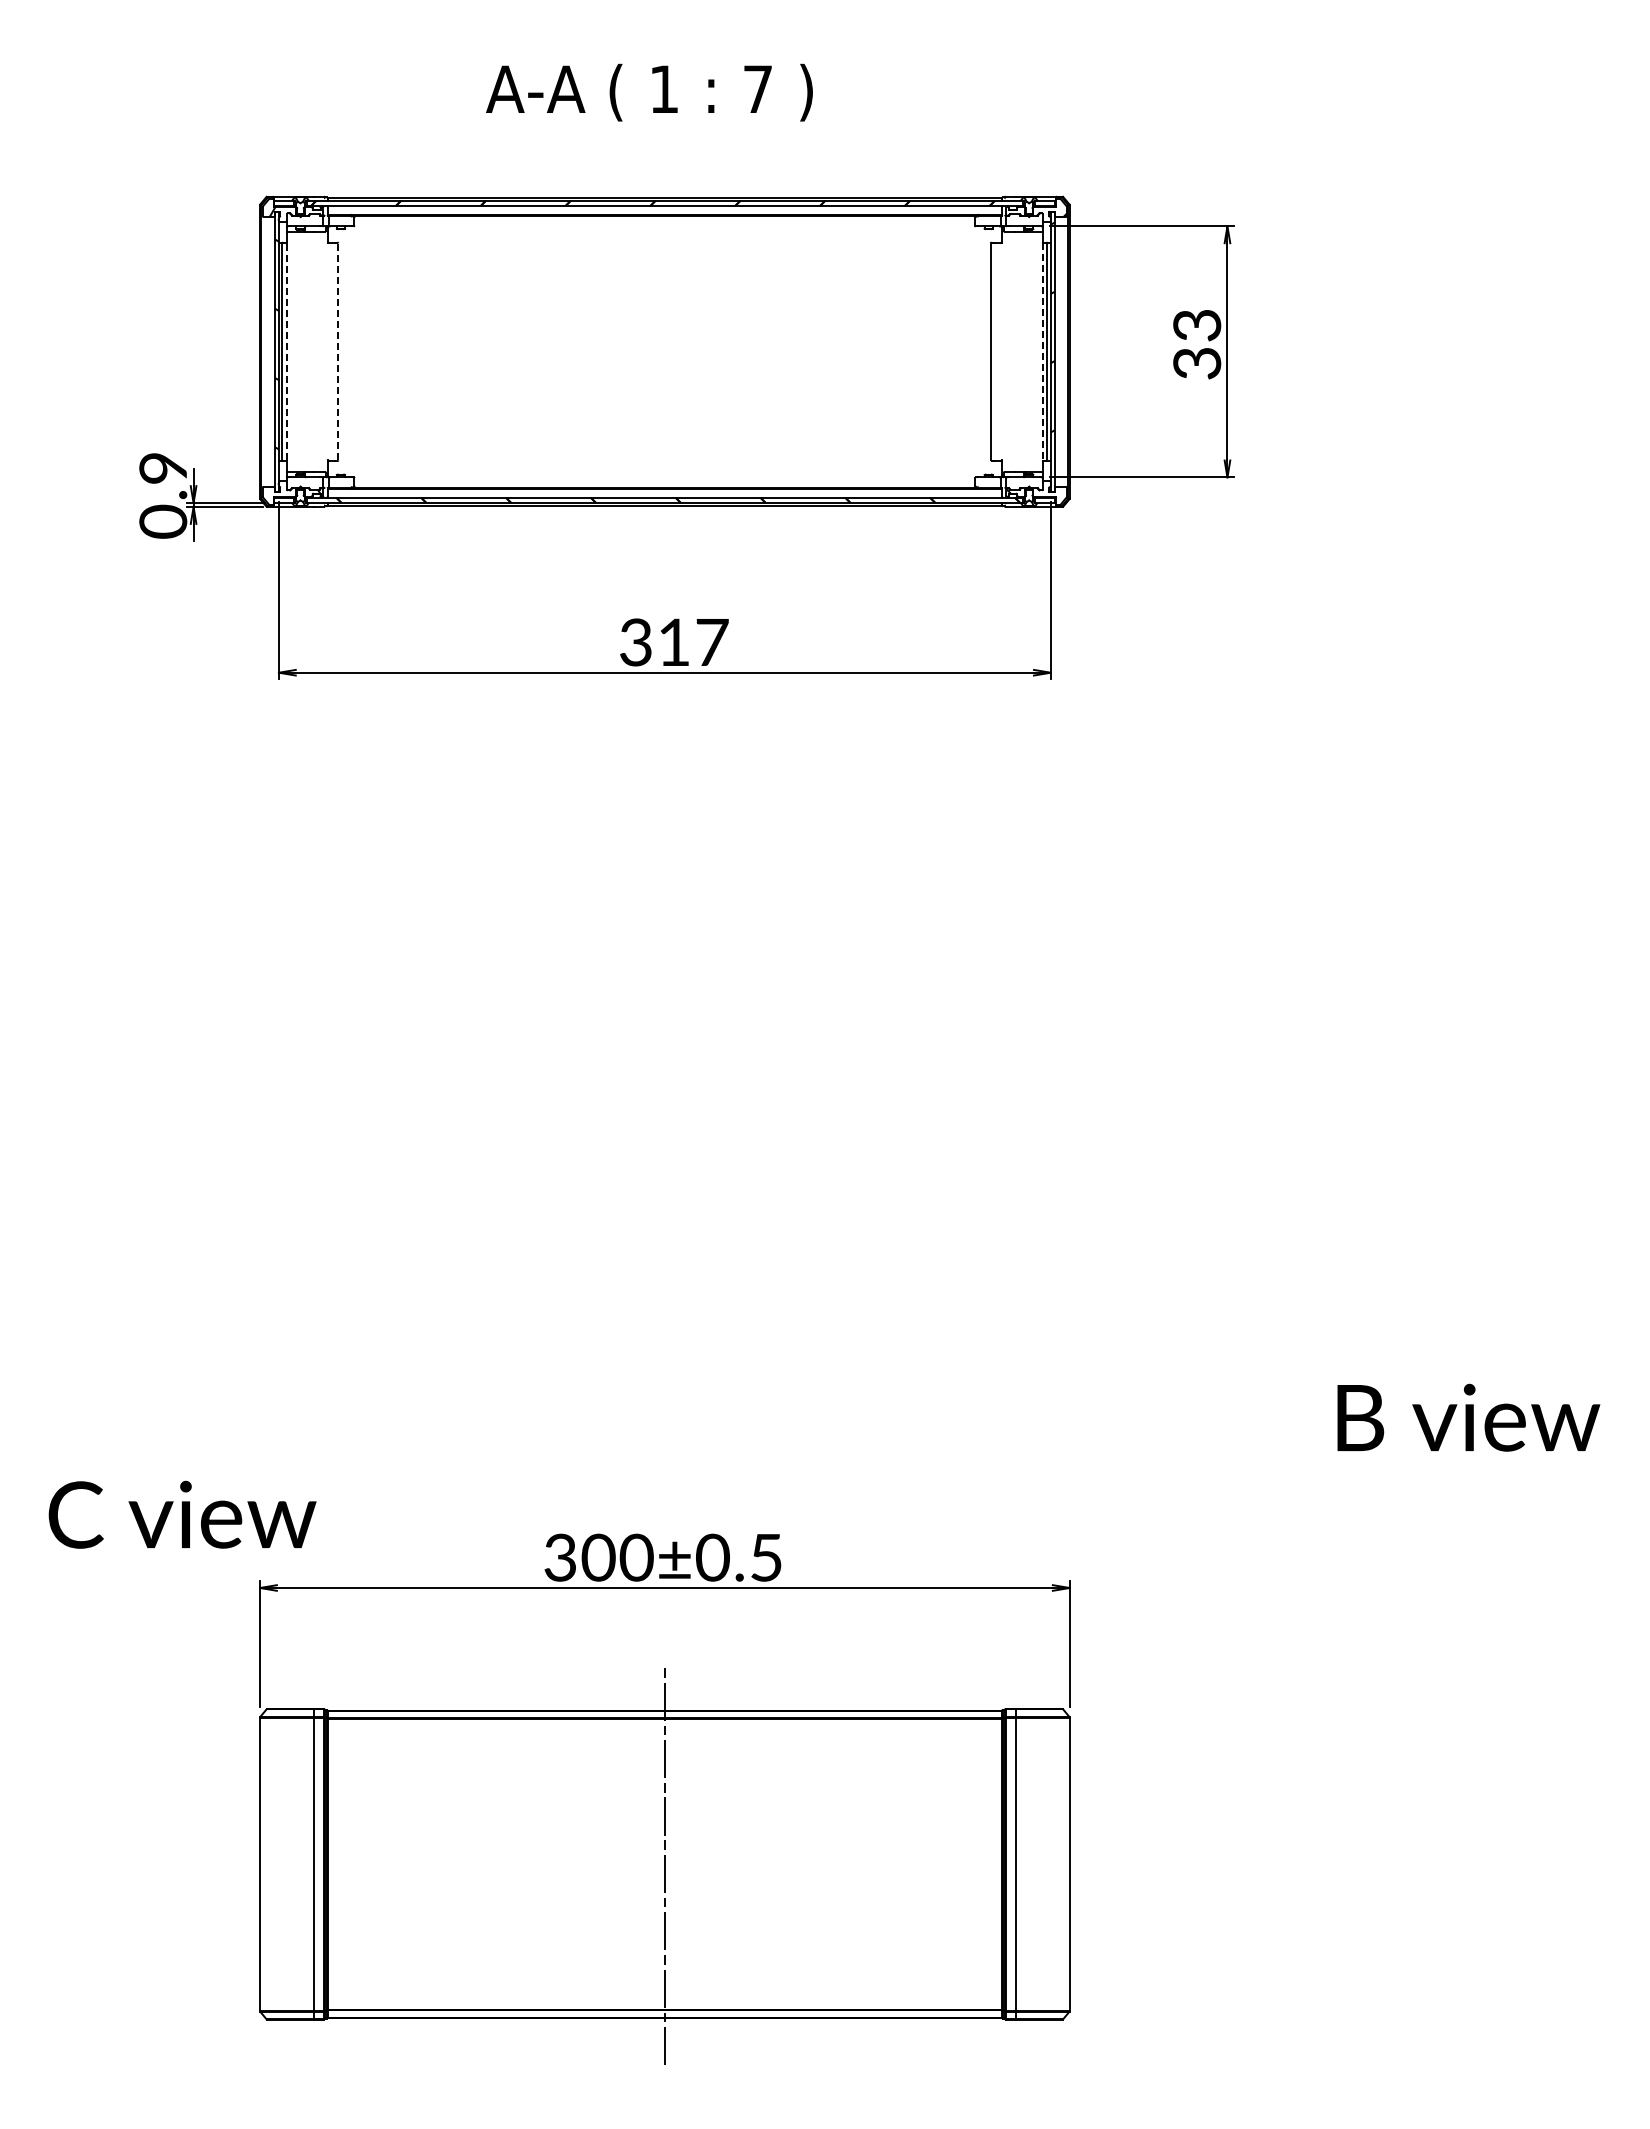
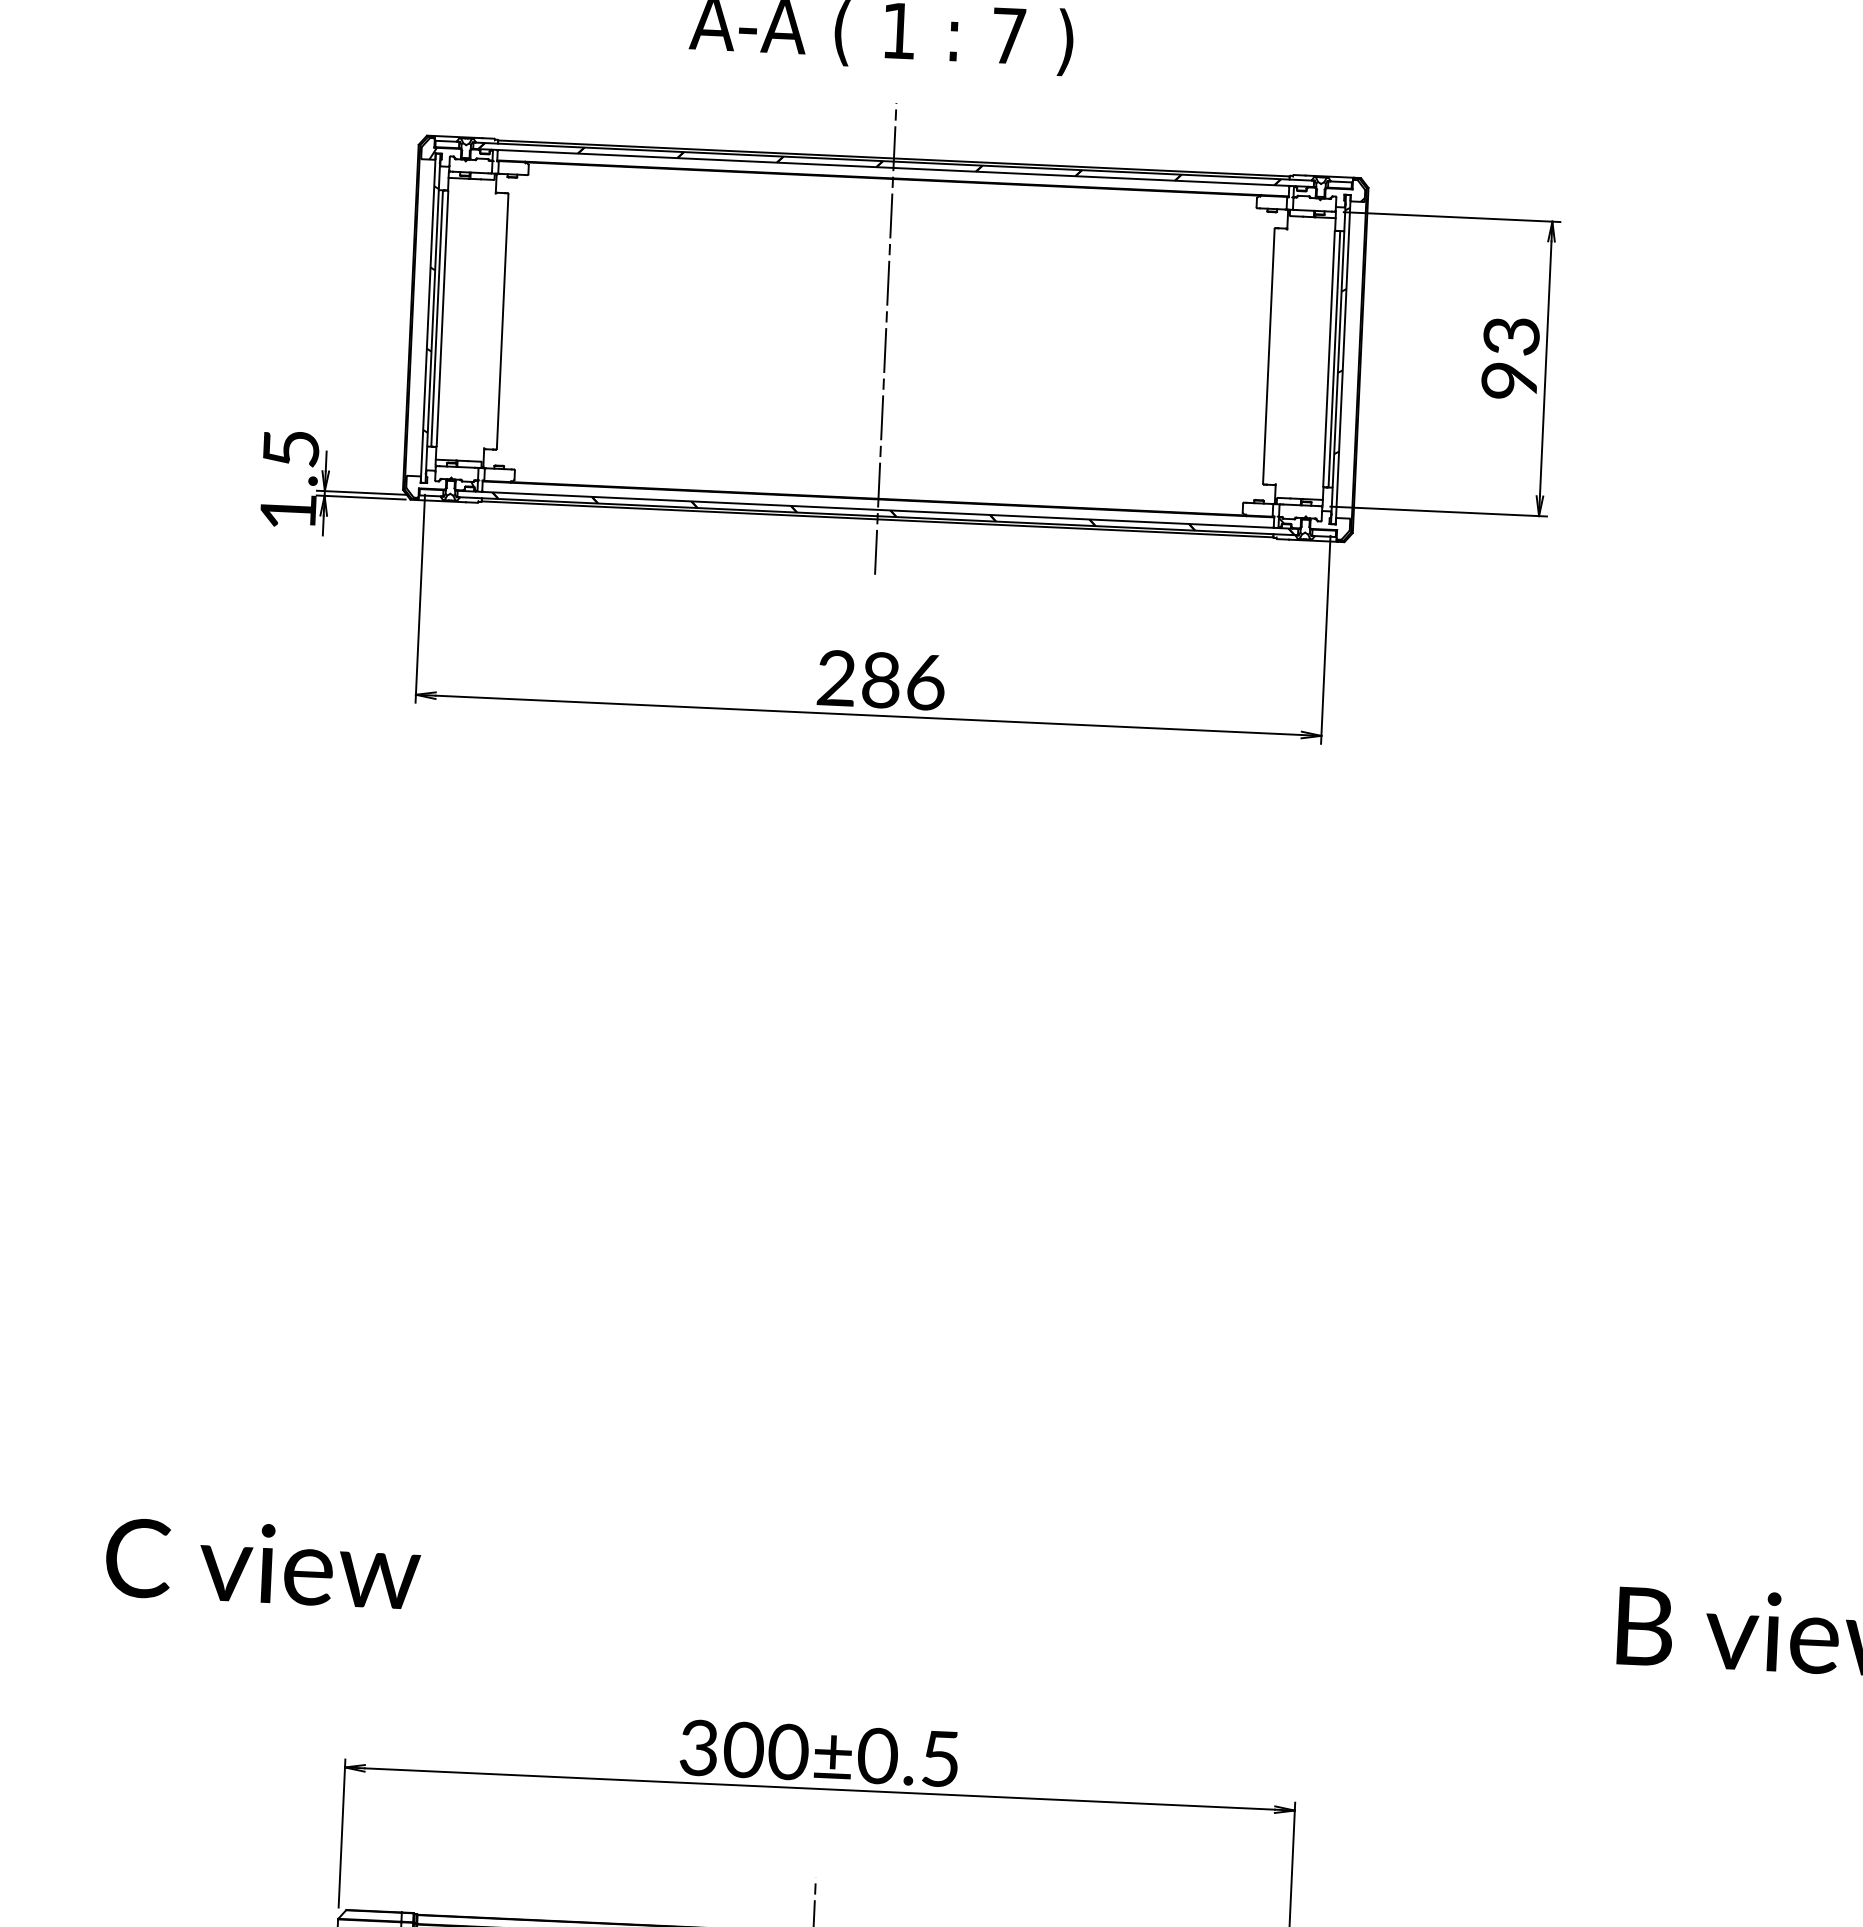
line: (287, 351) -> (443, 318), dashed -> solid
line: (338, 351) -> (502, 321), dashed -> solid
line: (664, 351) -> (885, 338), added
line: (1042, 352) -> (1328, 359), dashed -> solid
text: (1197, 363) -> (1509, 380), 33 -> 93
text: (163, 495) -> (289, 480), 0.9 -> 1.5
text: (674, 642) -> (881, 680), 317 -> 286
text: (182, 1514) -> (263, 1563), moved

